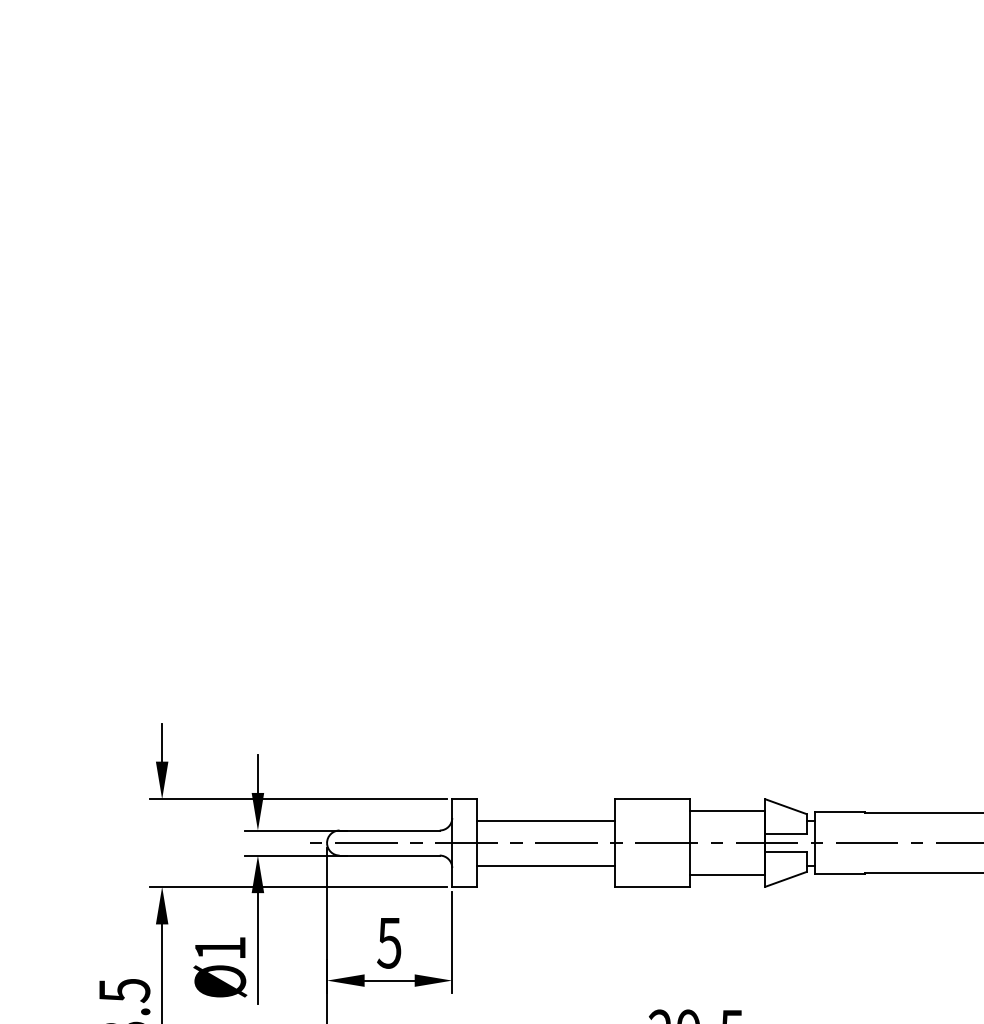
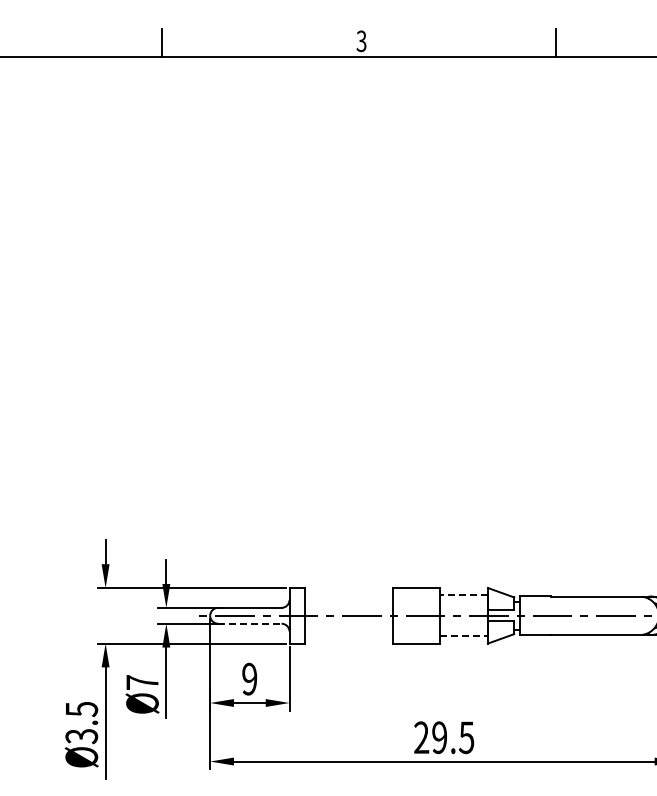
line: (728, 811) -> (464, 595), solid -> dashed
line: (545, 820) -> (348, 601), removed
line: (389, 855) -> (249, 623), solid -> dashed
line: (545, 866) -> (348, 630), removed
line: (728, 875) -> (464, 636), solid -> dashed
text: (389, 941) -> (249, 678), 5 -> 9
text: (220, 948) -> (142, 682), Ø1 -> Ø7

